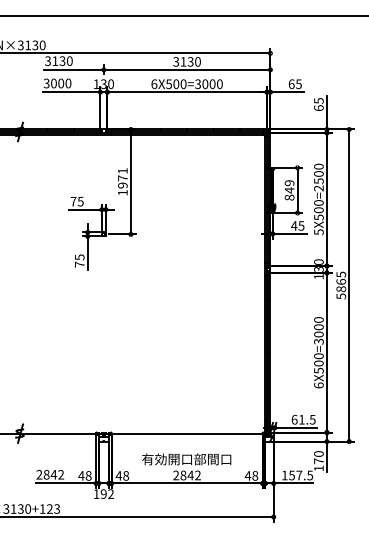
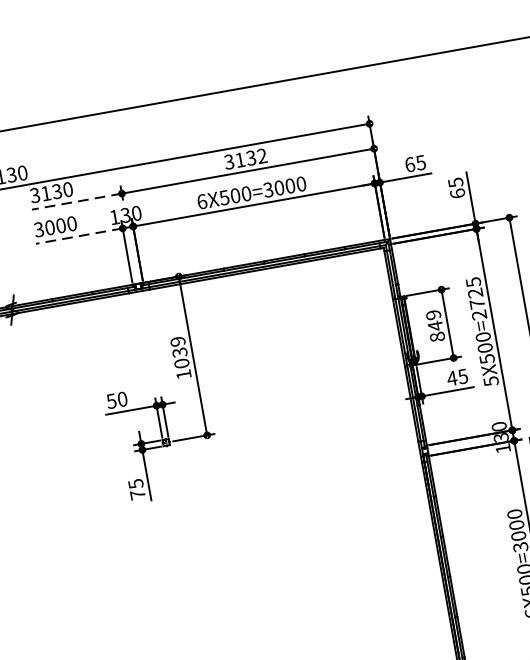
text: (197, 61) -> (261, 155), 3130 -> 3132
line: (74, 69) -> (77, 200), solid -> dashed
line: (71, 92) -> (79, 236), solid -> dashed
text: (318, 173) -> (474, 292), 5X500=2500 -> 5X500=2725
text: (122, 178) -> (179, 353), 1971 -> 1039
text: (76, 201) -> (116, 400), 75 -> 50

